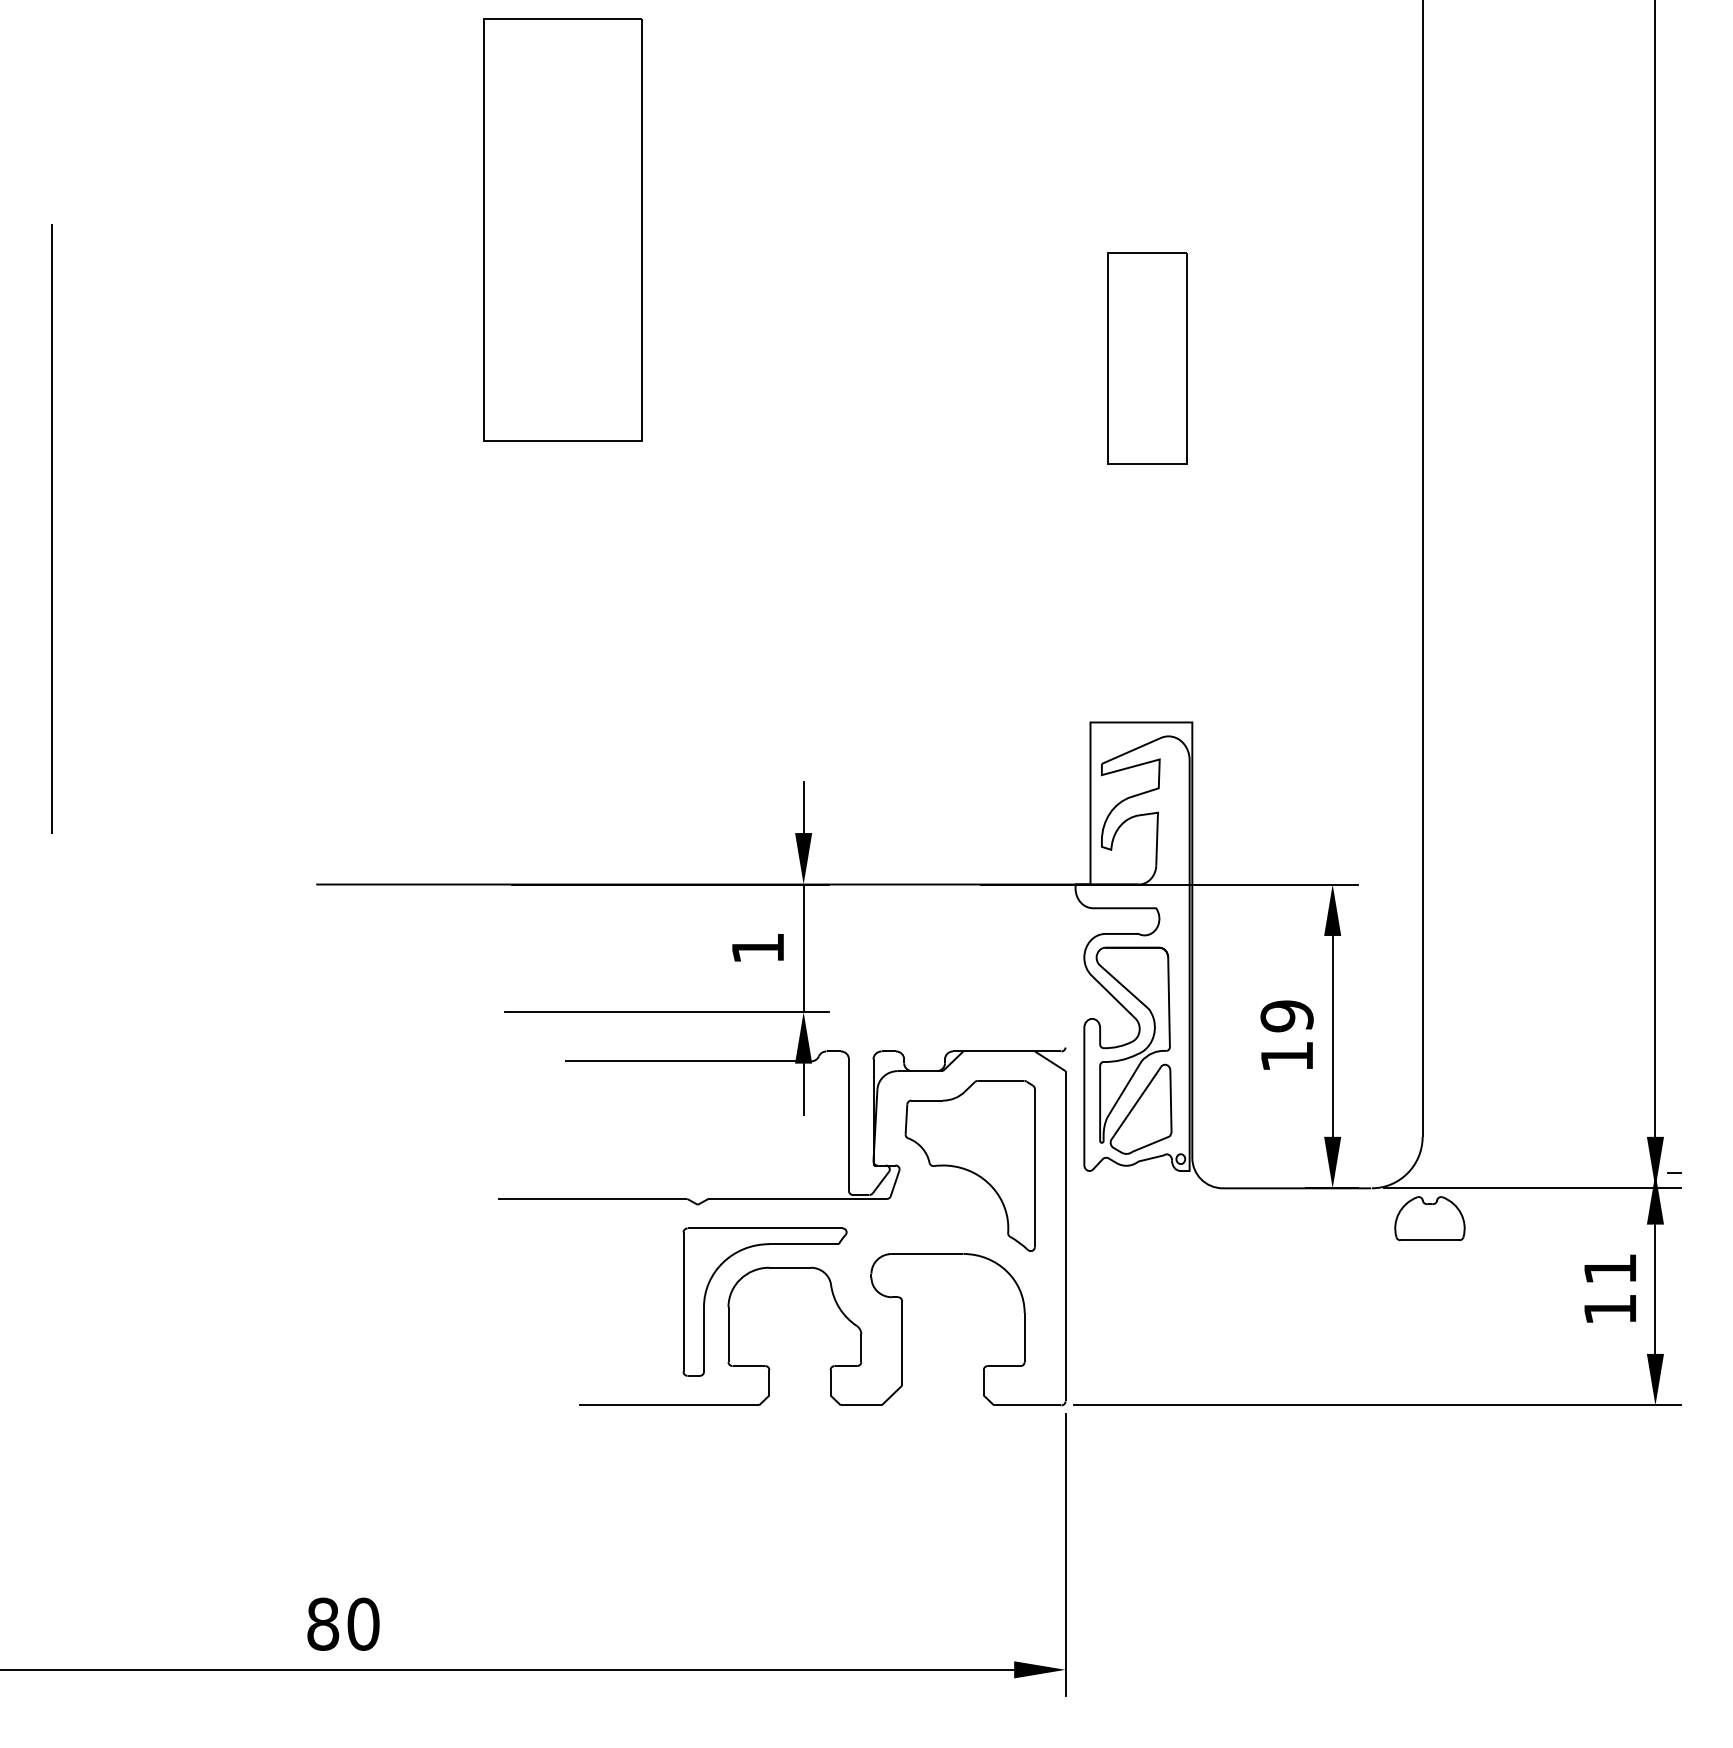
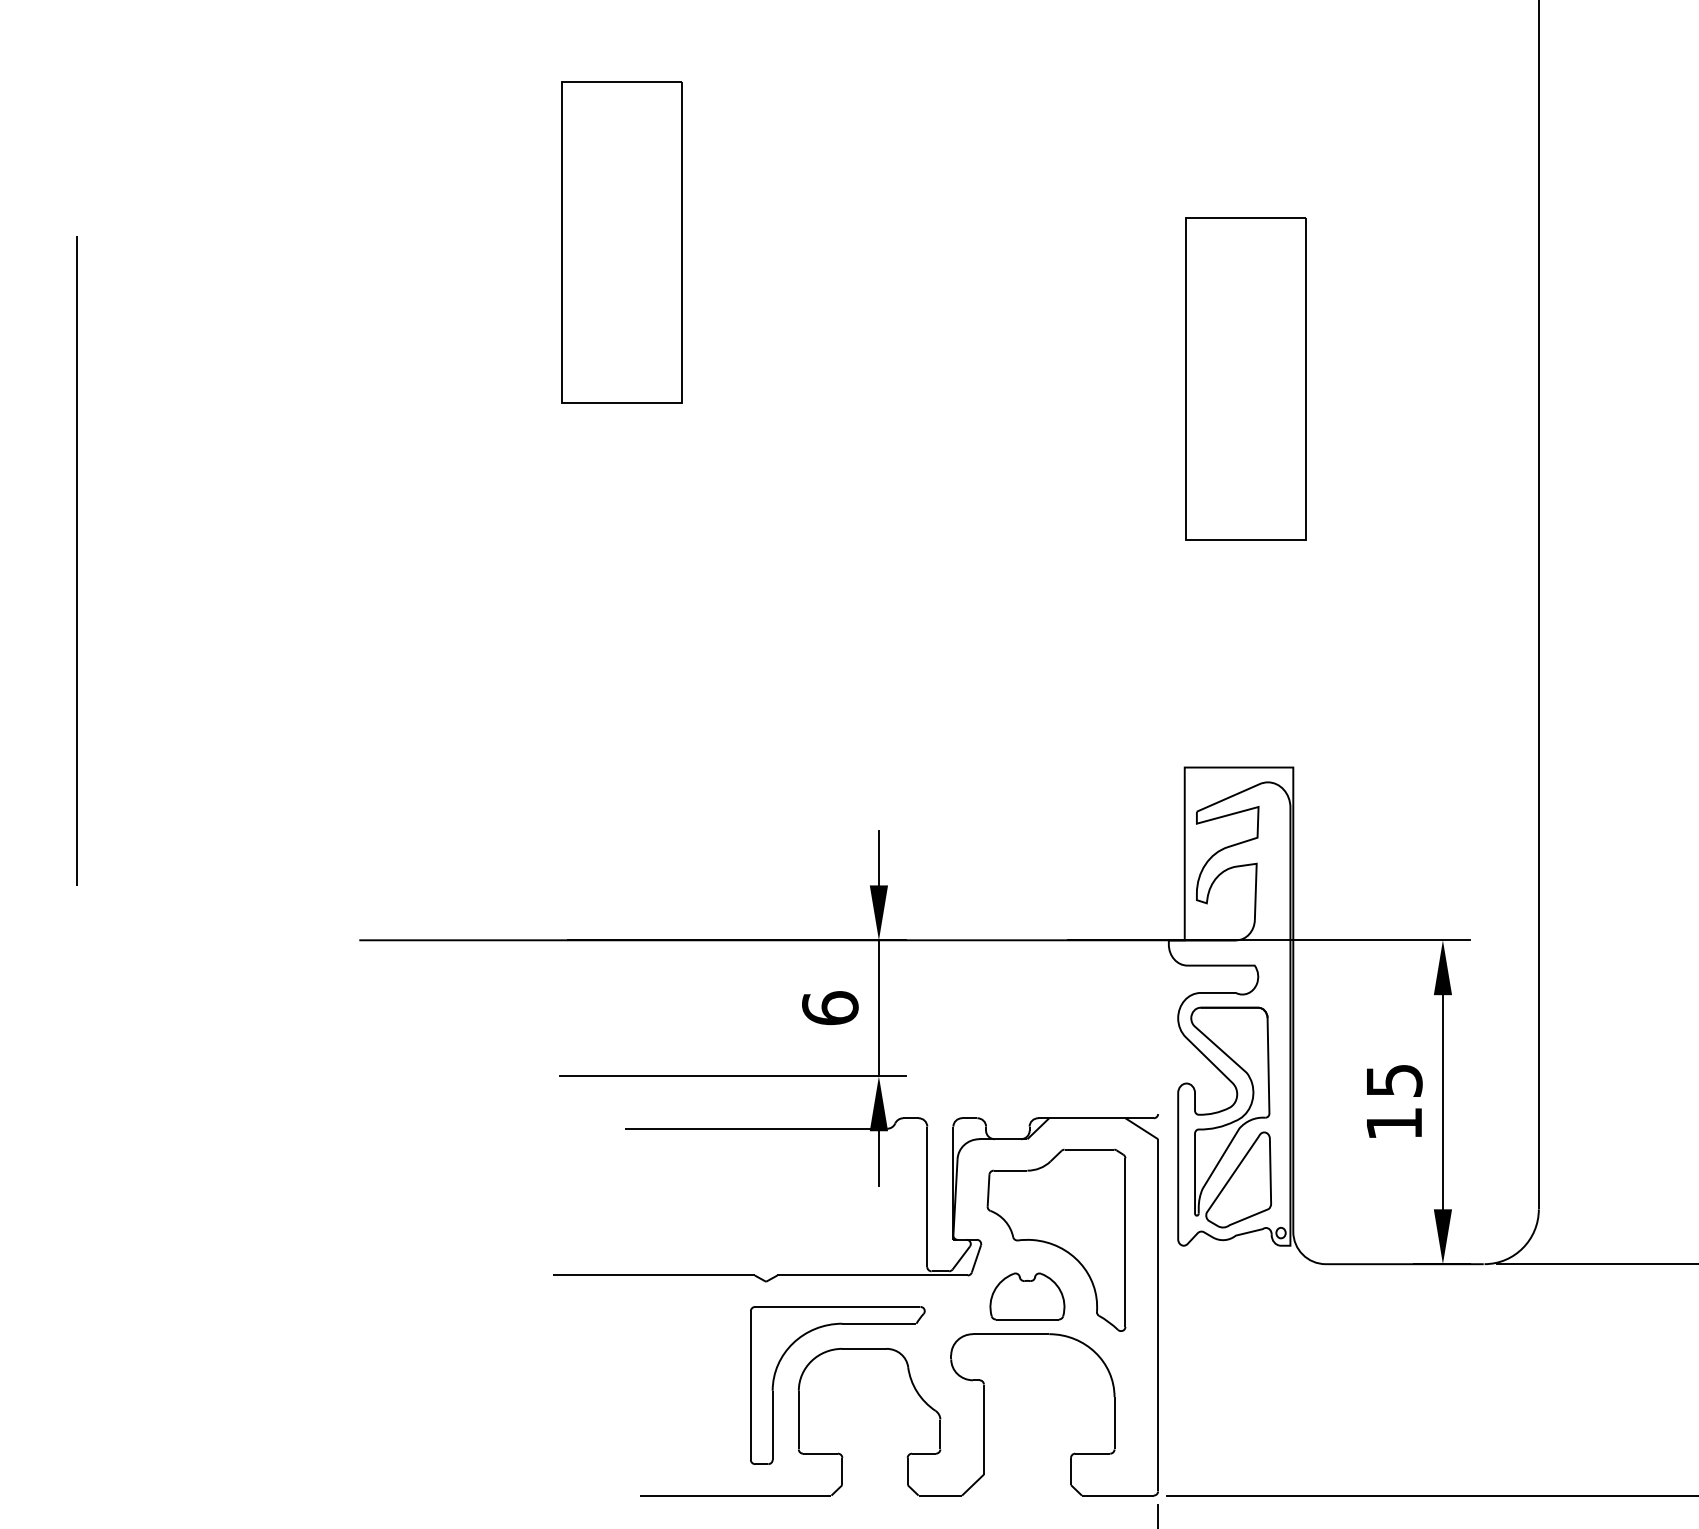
part: (562, 229) -> (621, 241), size x0.71
part: (1147, 357) -> (1245, 378), size x1.43
text: (757, 947) -> (829, 1007), 1 -> 6
text: (1286, 1016) -> (1393, 1081), 19 -> 15
part: (1429, 1218) -> (1026, 1296), moved

